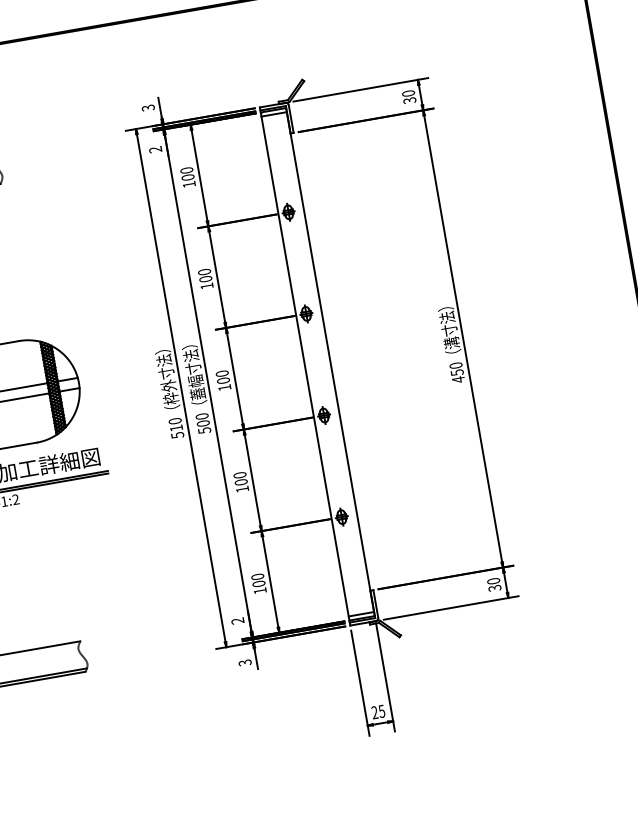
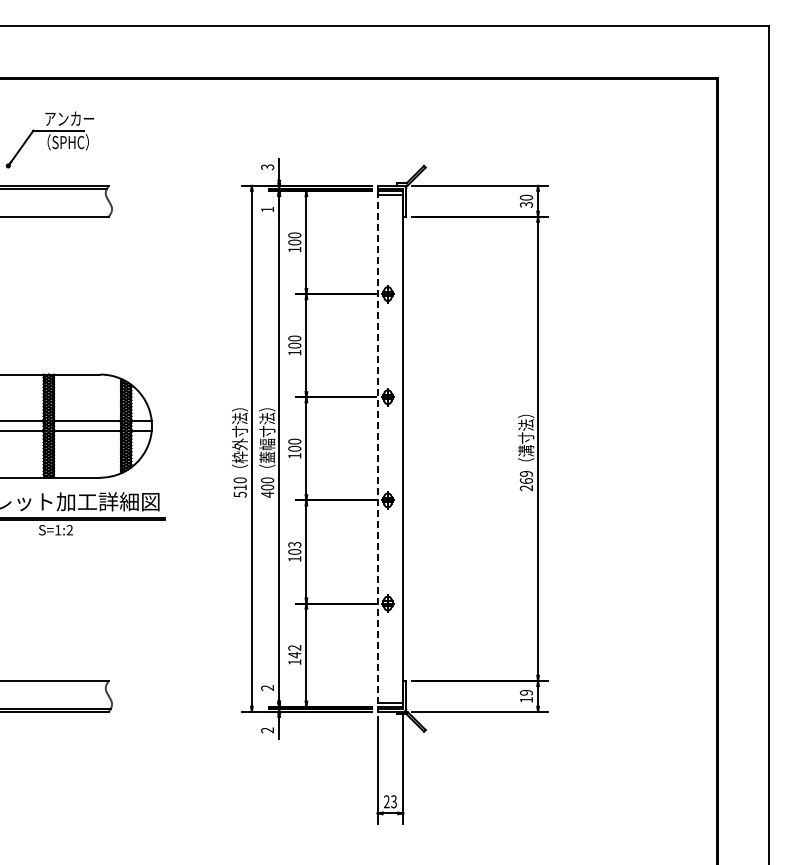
text: (155, 149) -> (267, 209), 2 -> 1
line: (304, 366) -> (377, 448), solid -> dashed
text: (456, 373) -> (525, 481), 450 -> 269
text: (204, 430) -> (267, 494), 500 -> 400
text: (239, 475) -> (294, 544), 100 -> 103
text: (258, 580) -> (294, 651), 100 -> 142
text: (494, 584) -> (526, 696), 30 -> 19
text: (246, 662) -> (268, 730), 3 -> 2
text: (381, 711) -> (393, 801), 25 -> 23

